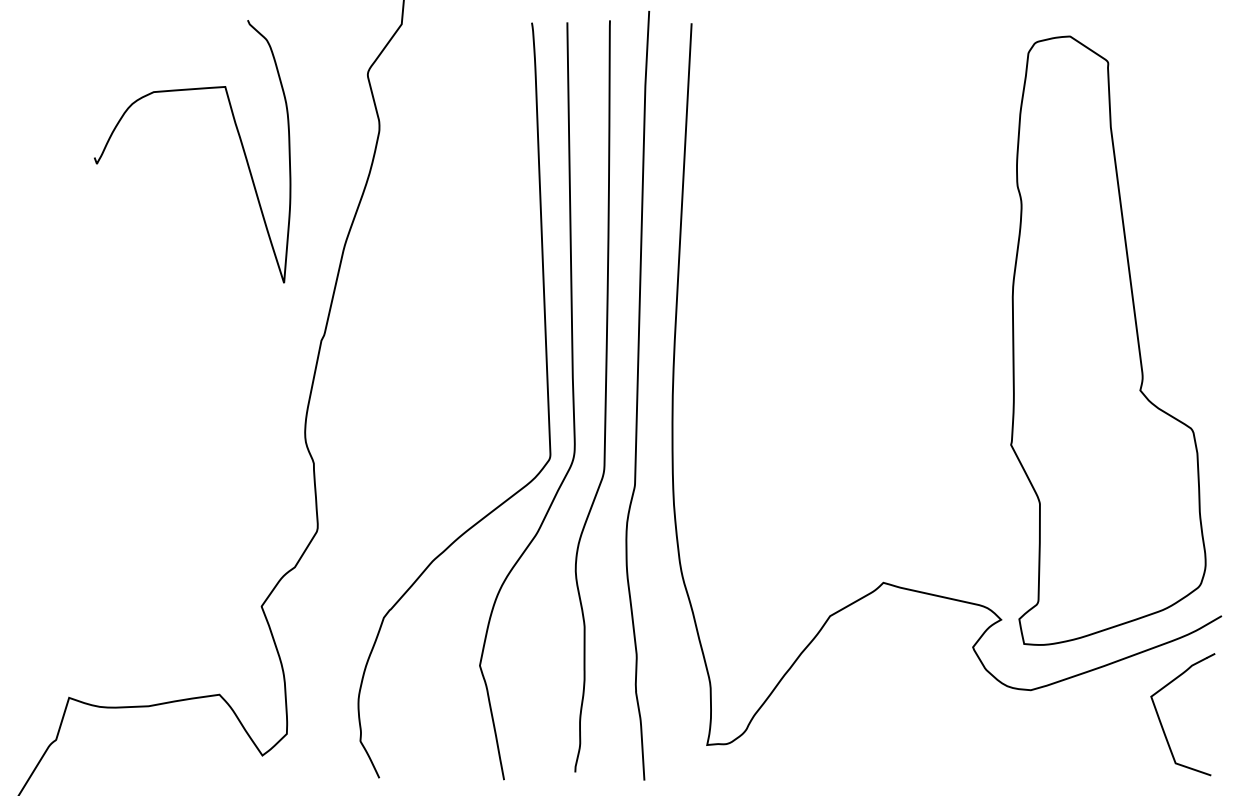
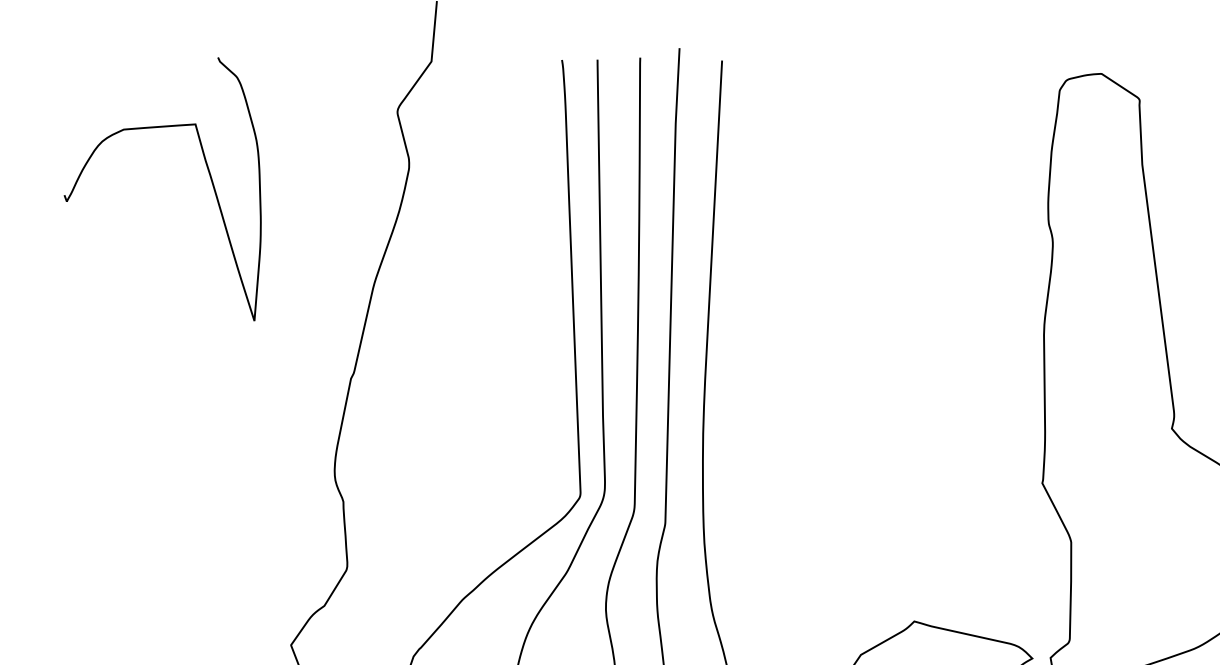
curve: (238, 136) -> (208, 174), moved

